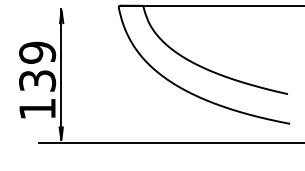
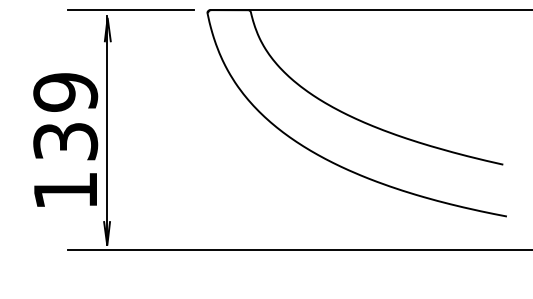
line: (74, 5) -> (130, 9), added

